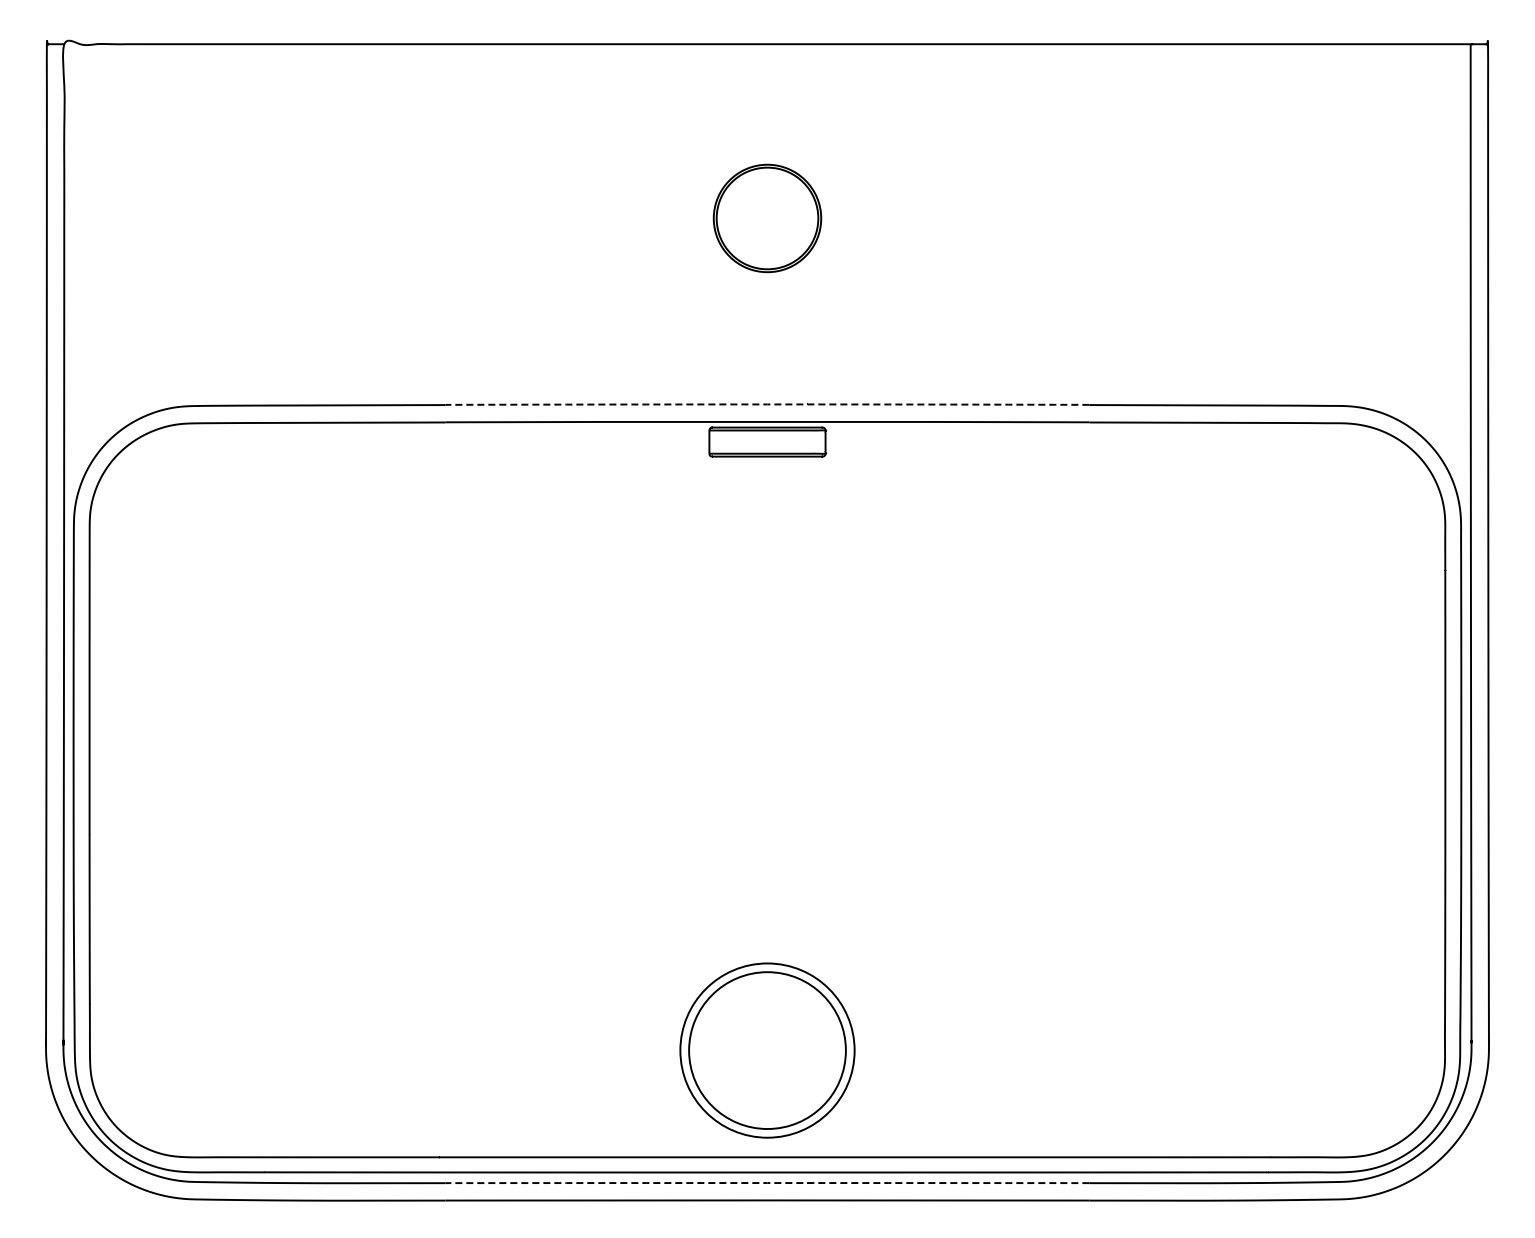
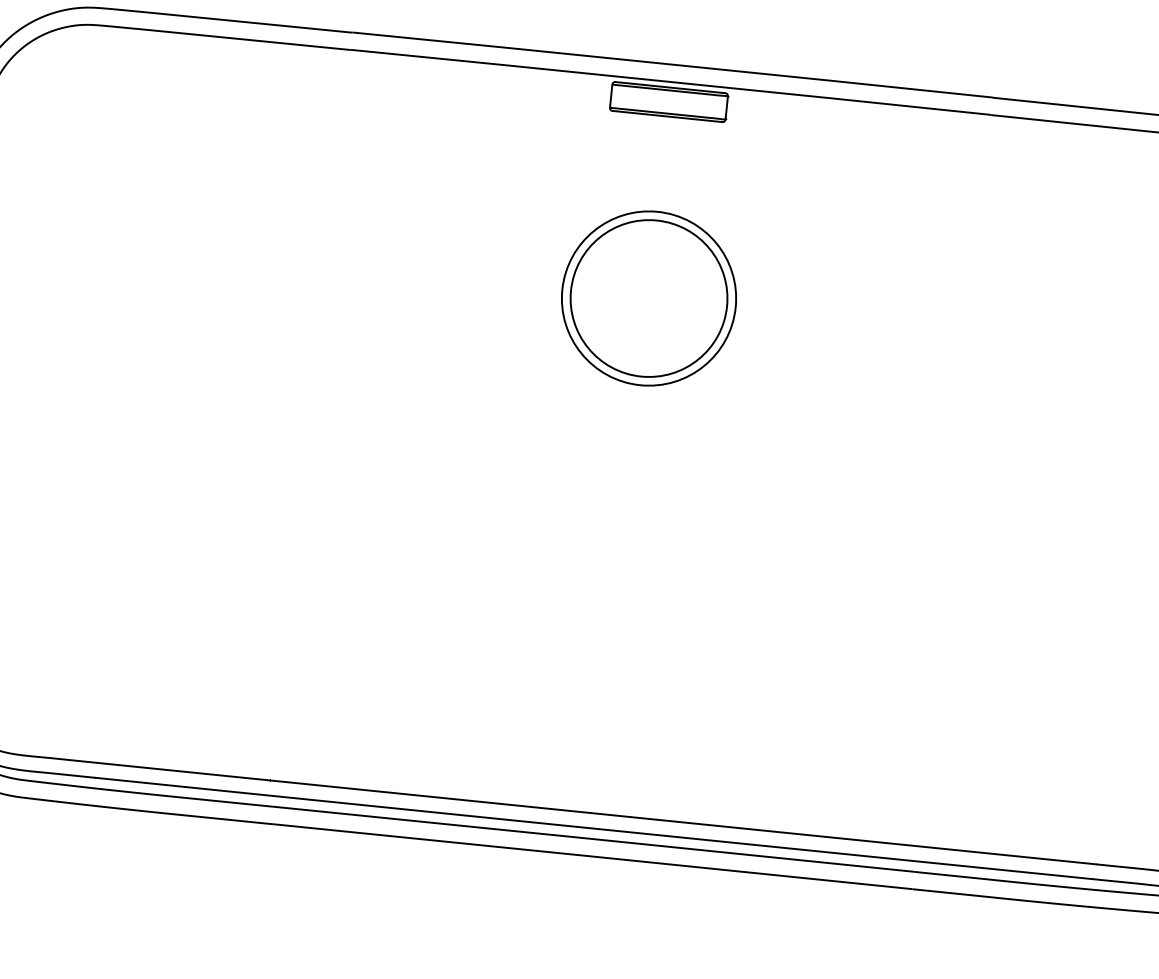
arc: (767, 404) -> (672, 64), dashed -> solid
part: (767, 1050) -> (649, 298), moved
arc: (767, 1183) -> (594, 839), dashed -> solid

